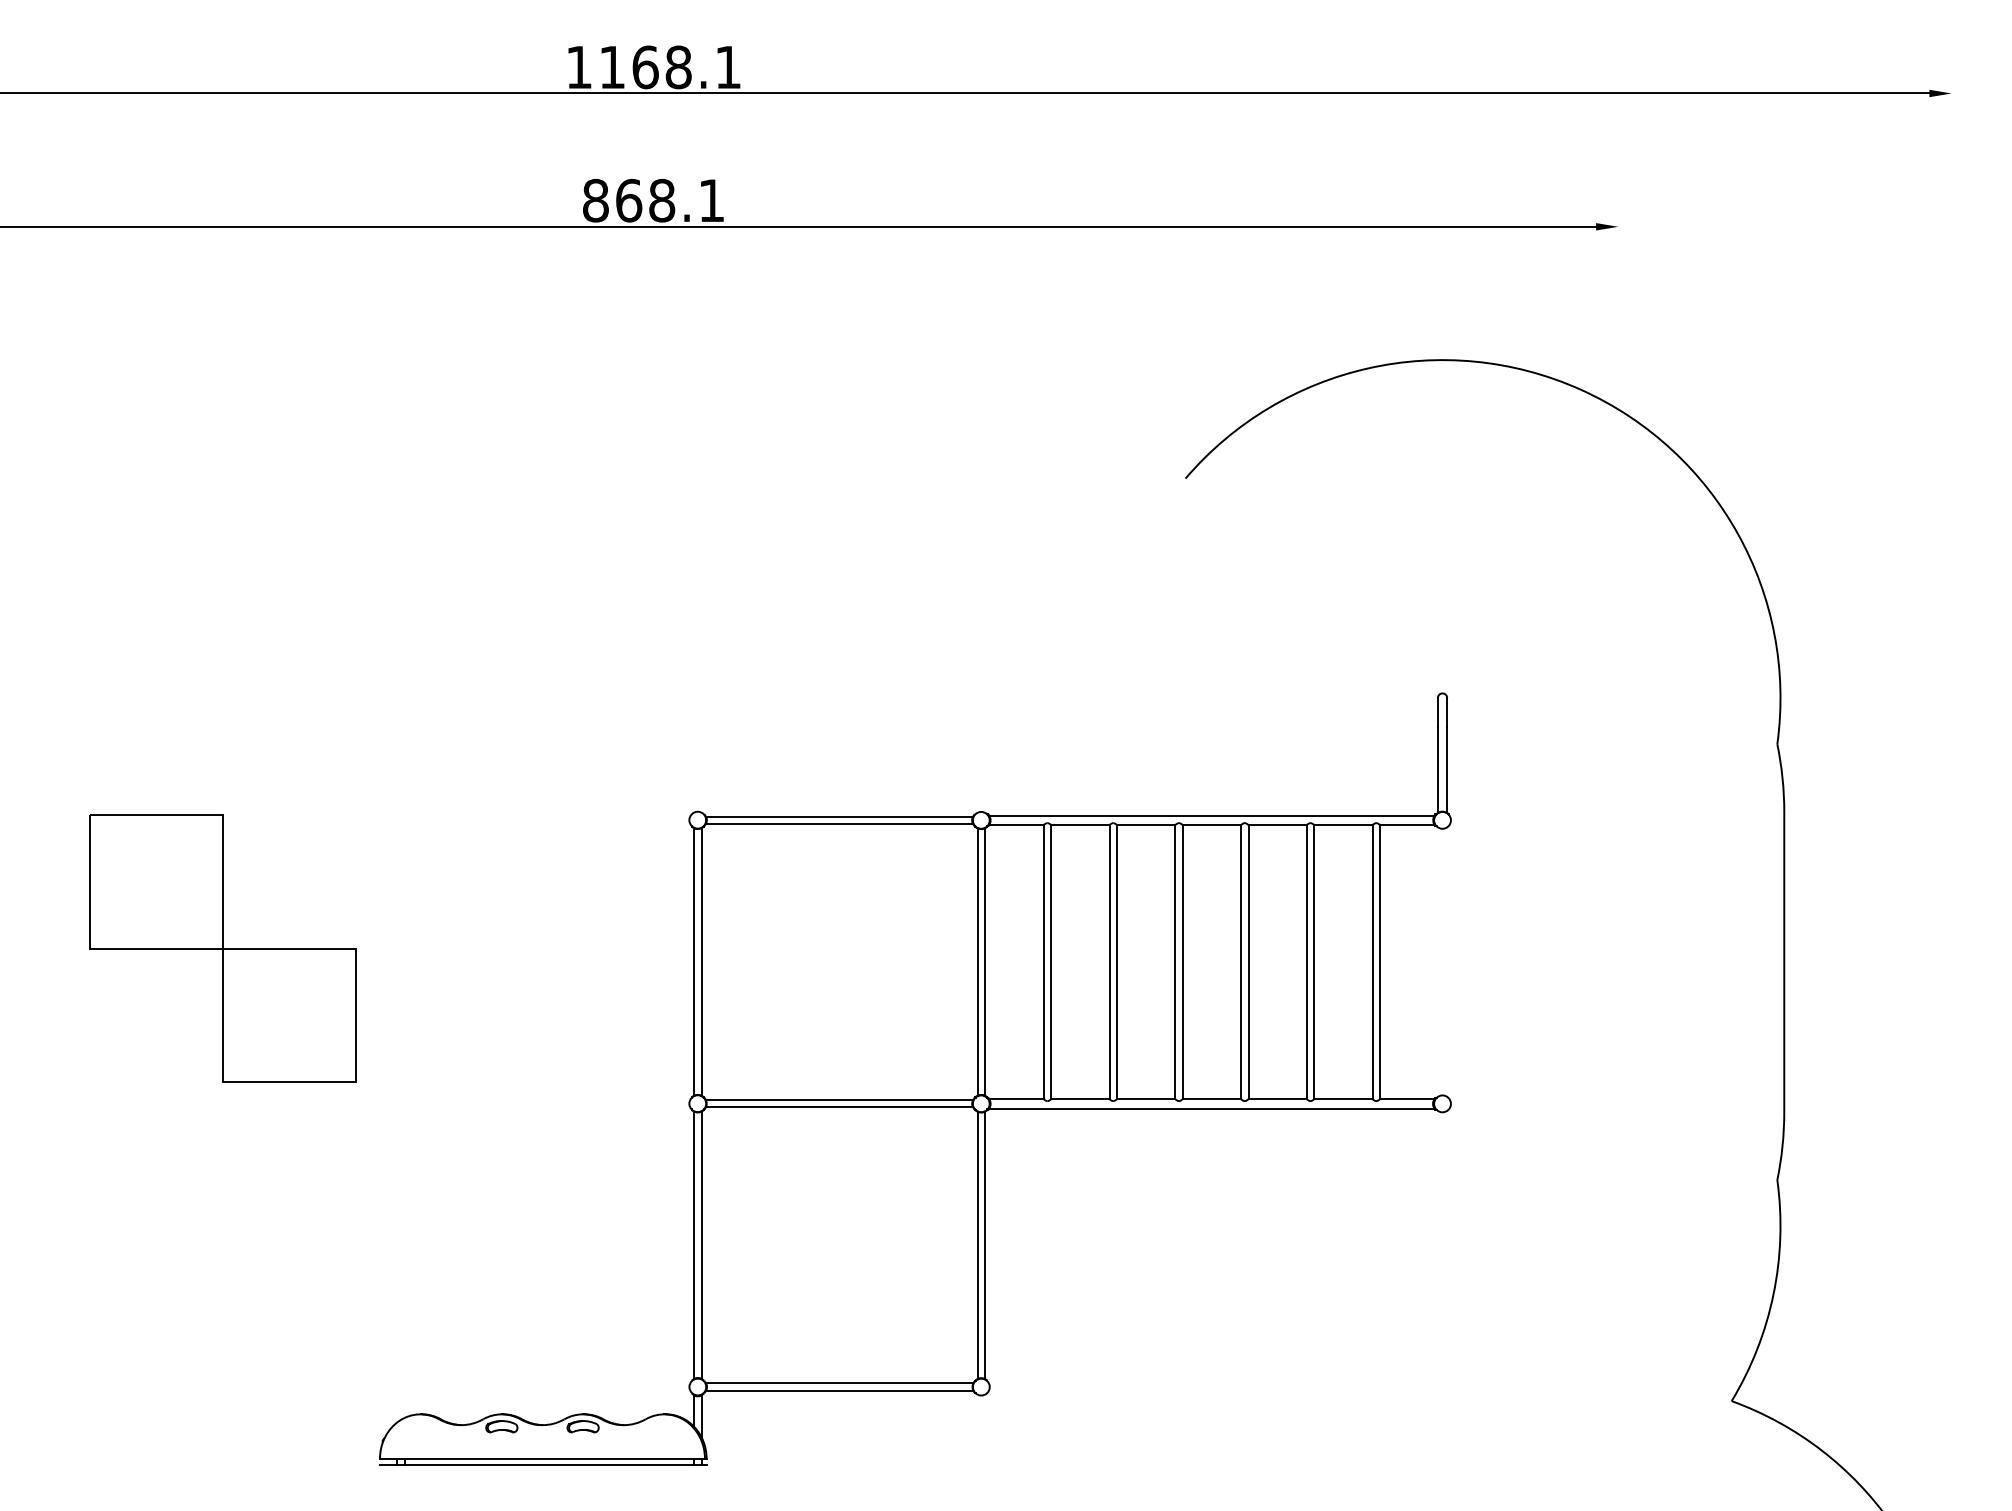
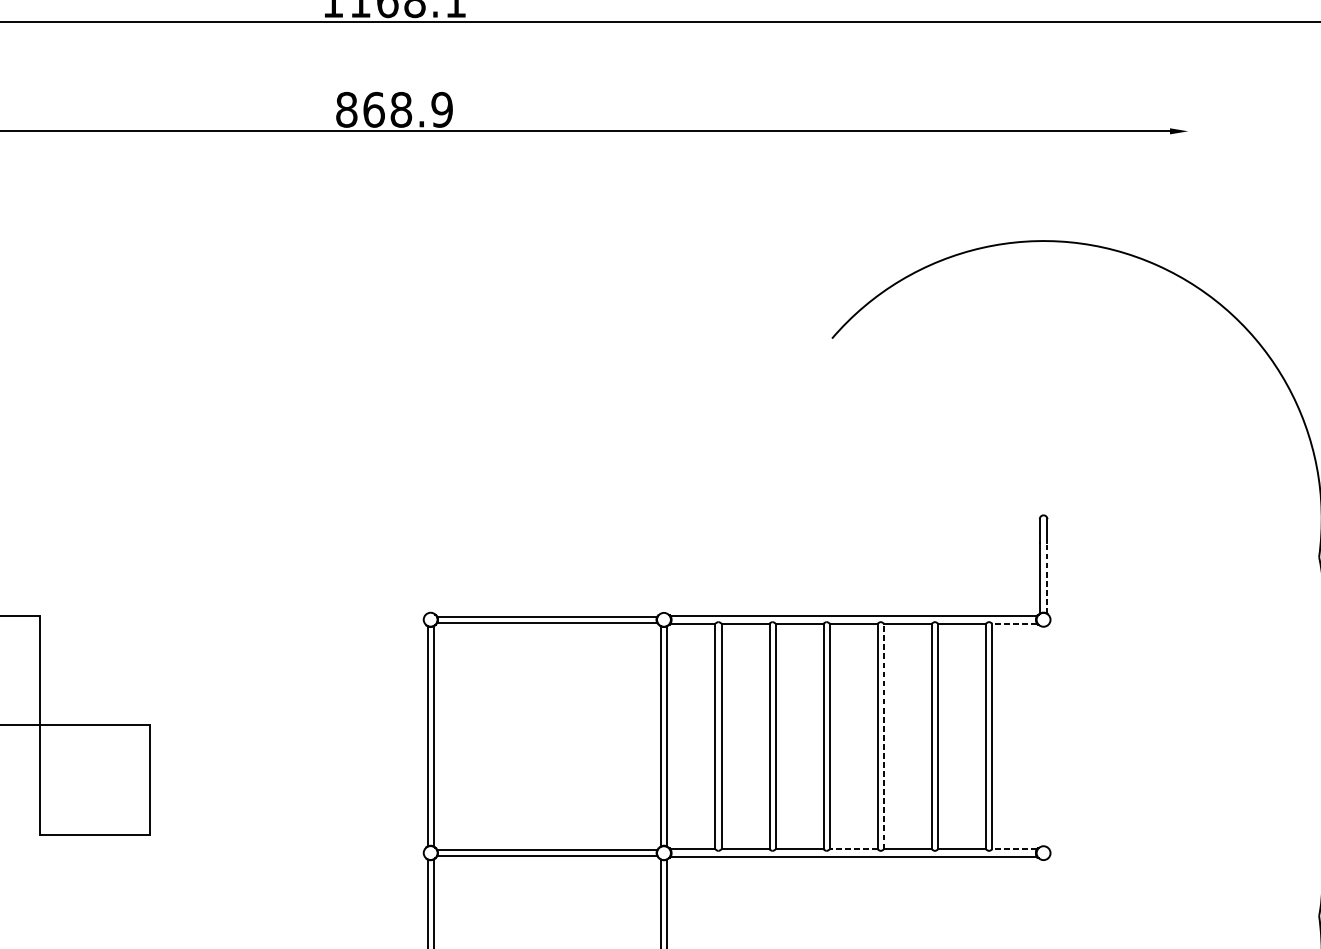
text: (711, 200) -> (441, 109), 868.1 -> 868.9
line: (1447, 769) -> (1047, 577), solid -> dashed
line: (1406, 825) -> (1013, 624), solid -> dashed
line: (1248, 961) -> (883, 735), solid -> dashed
line: (1211, 1099) -> (853, 849), solid -> dashed
line: (1406, 1099) -> (1013, 849), solid -> dashed

